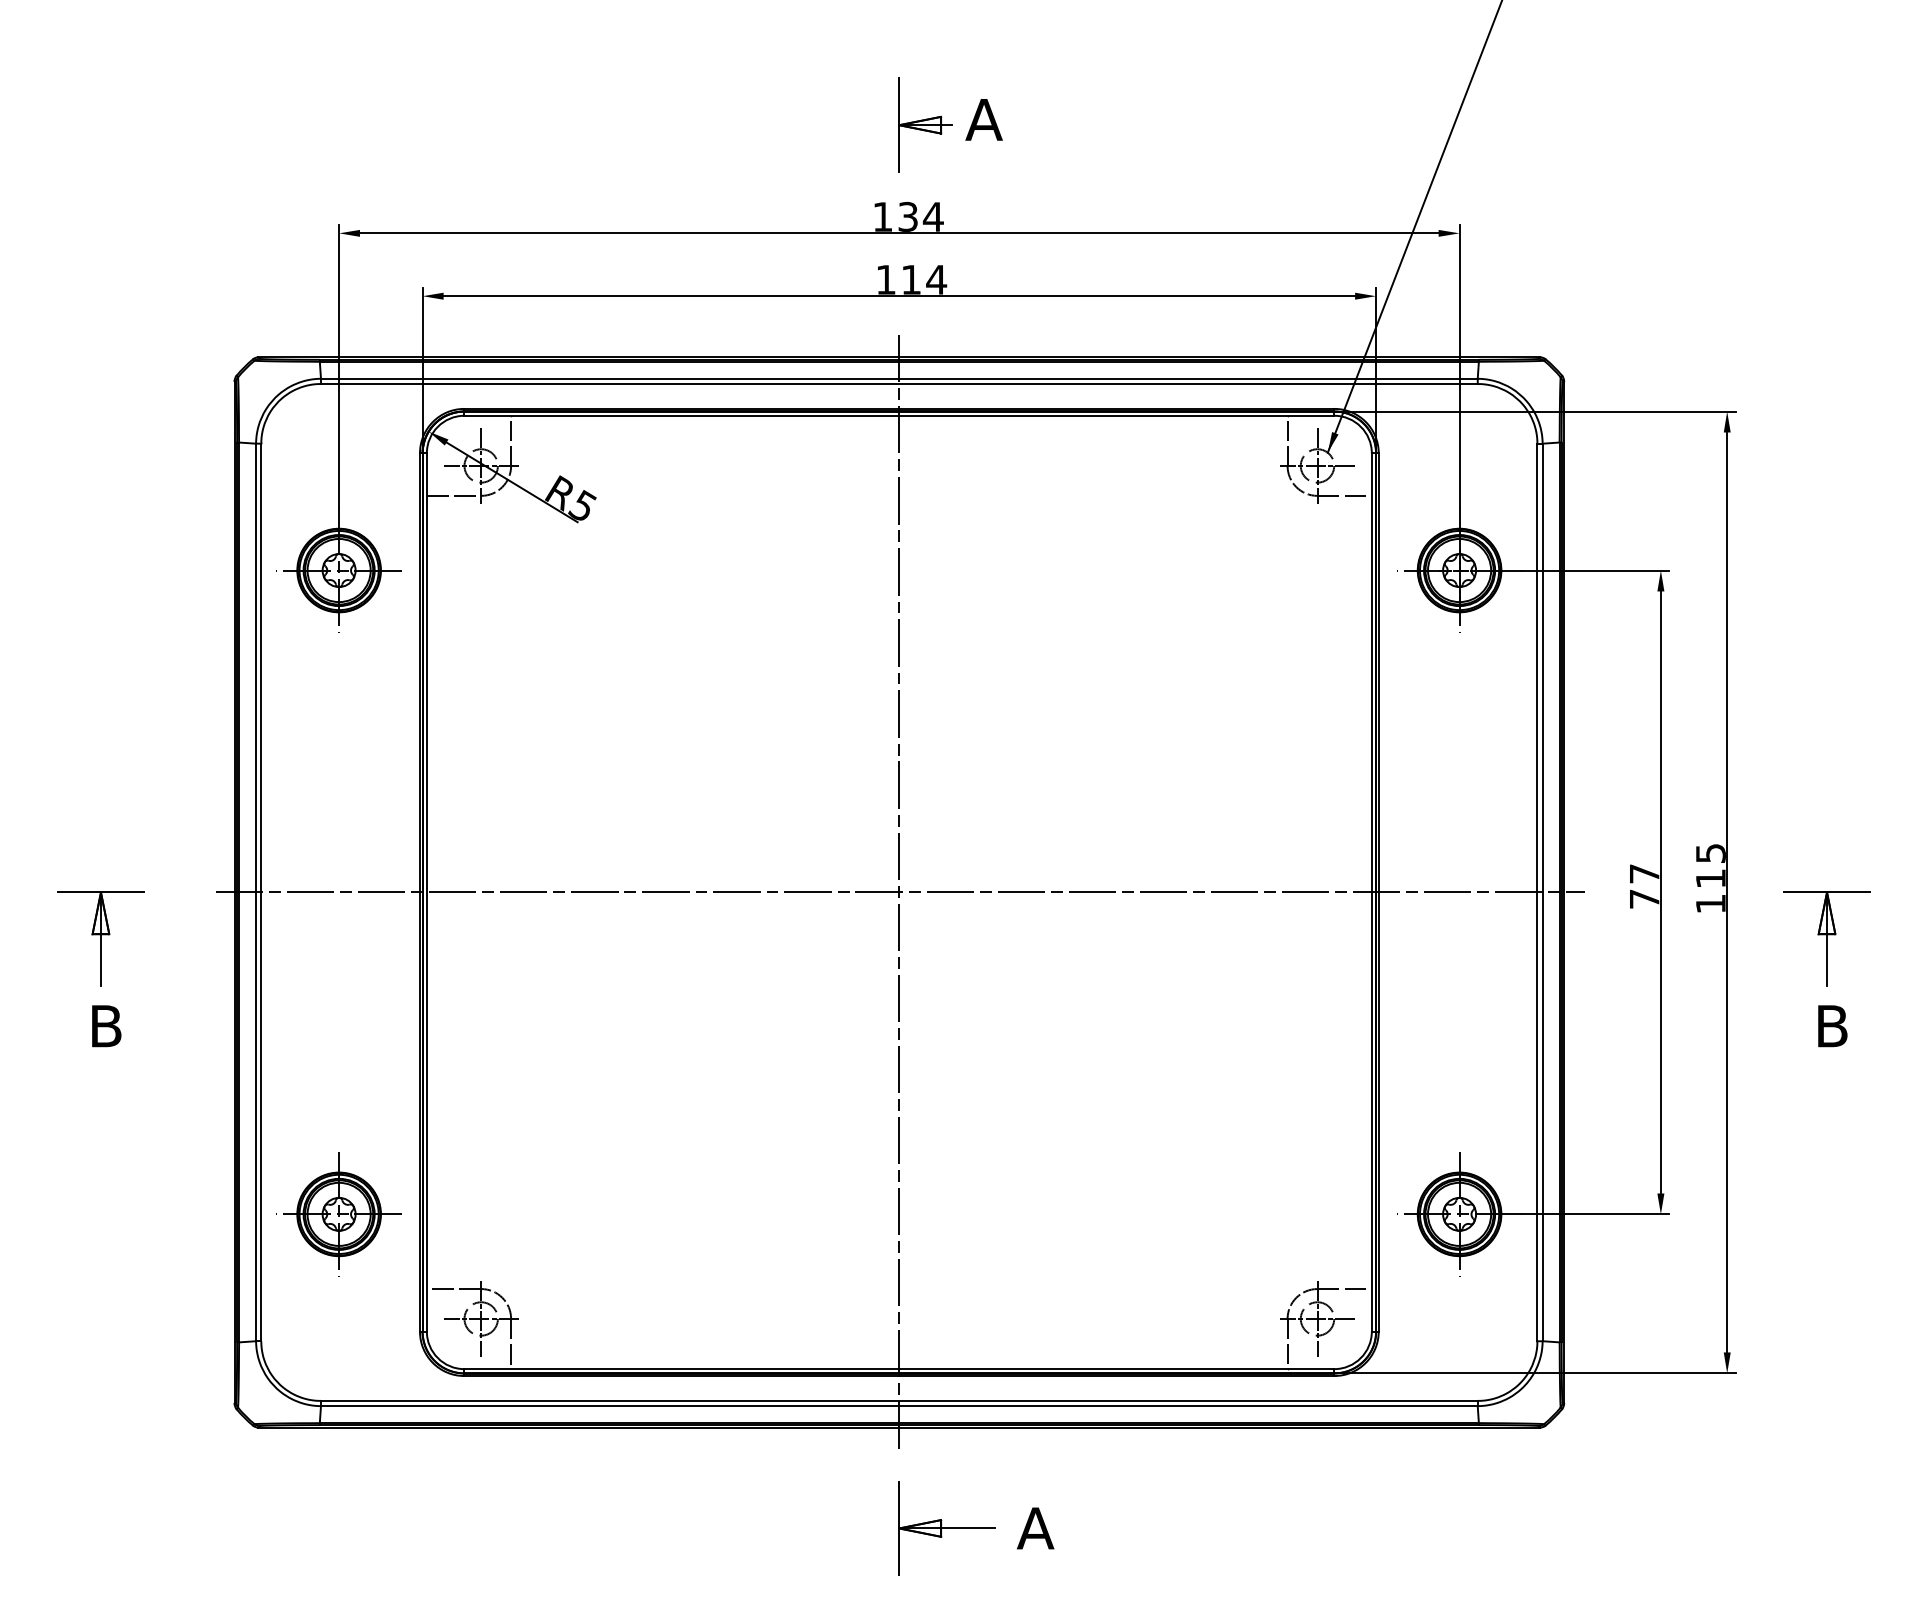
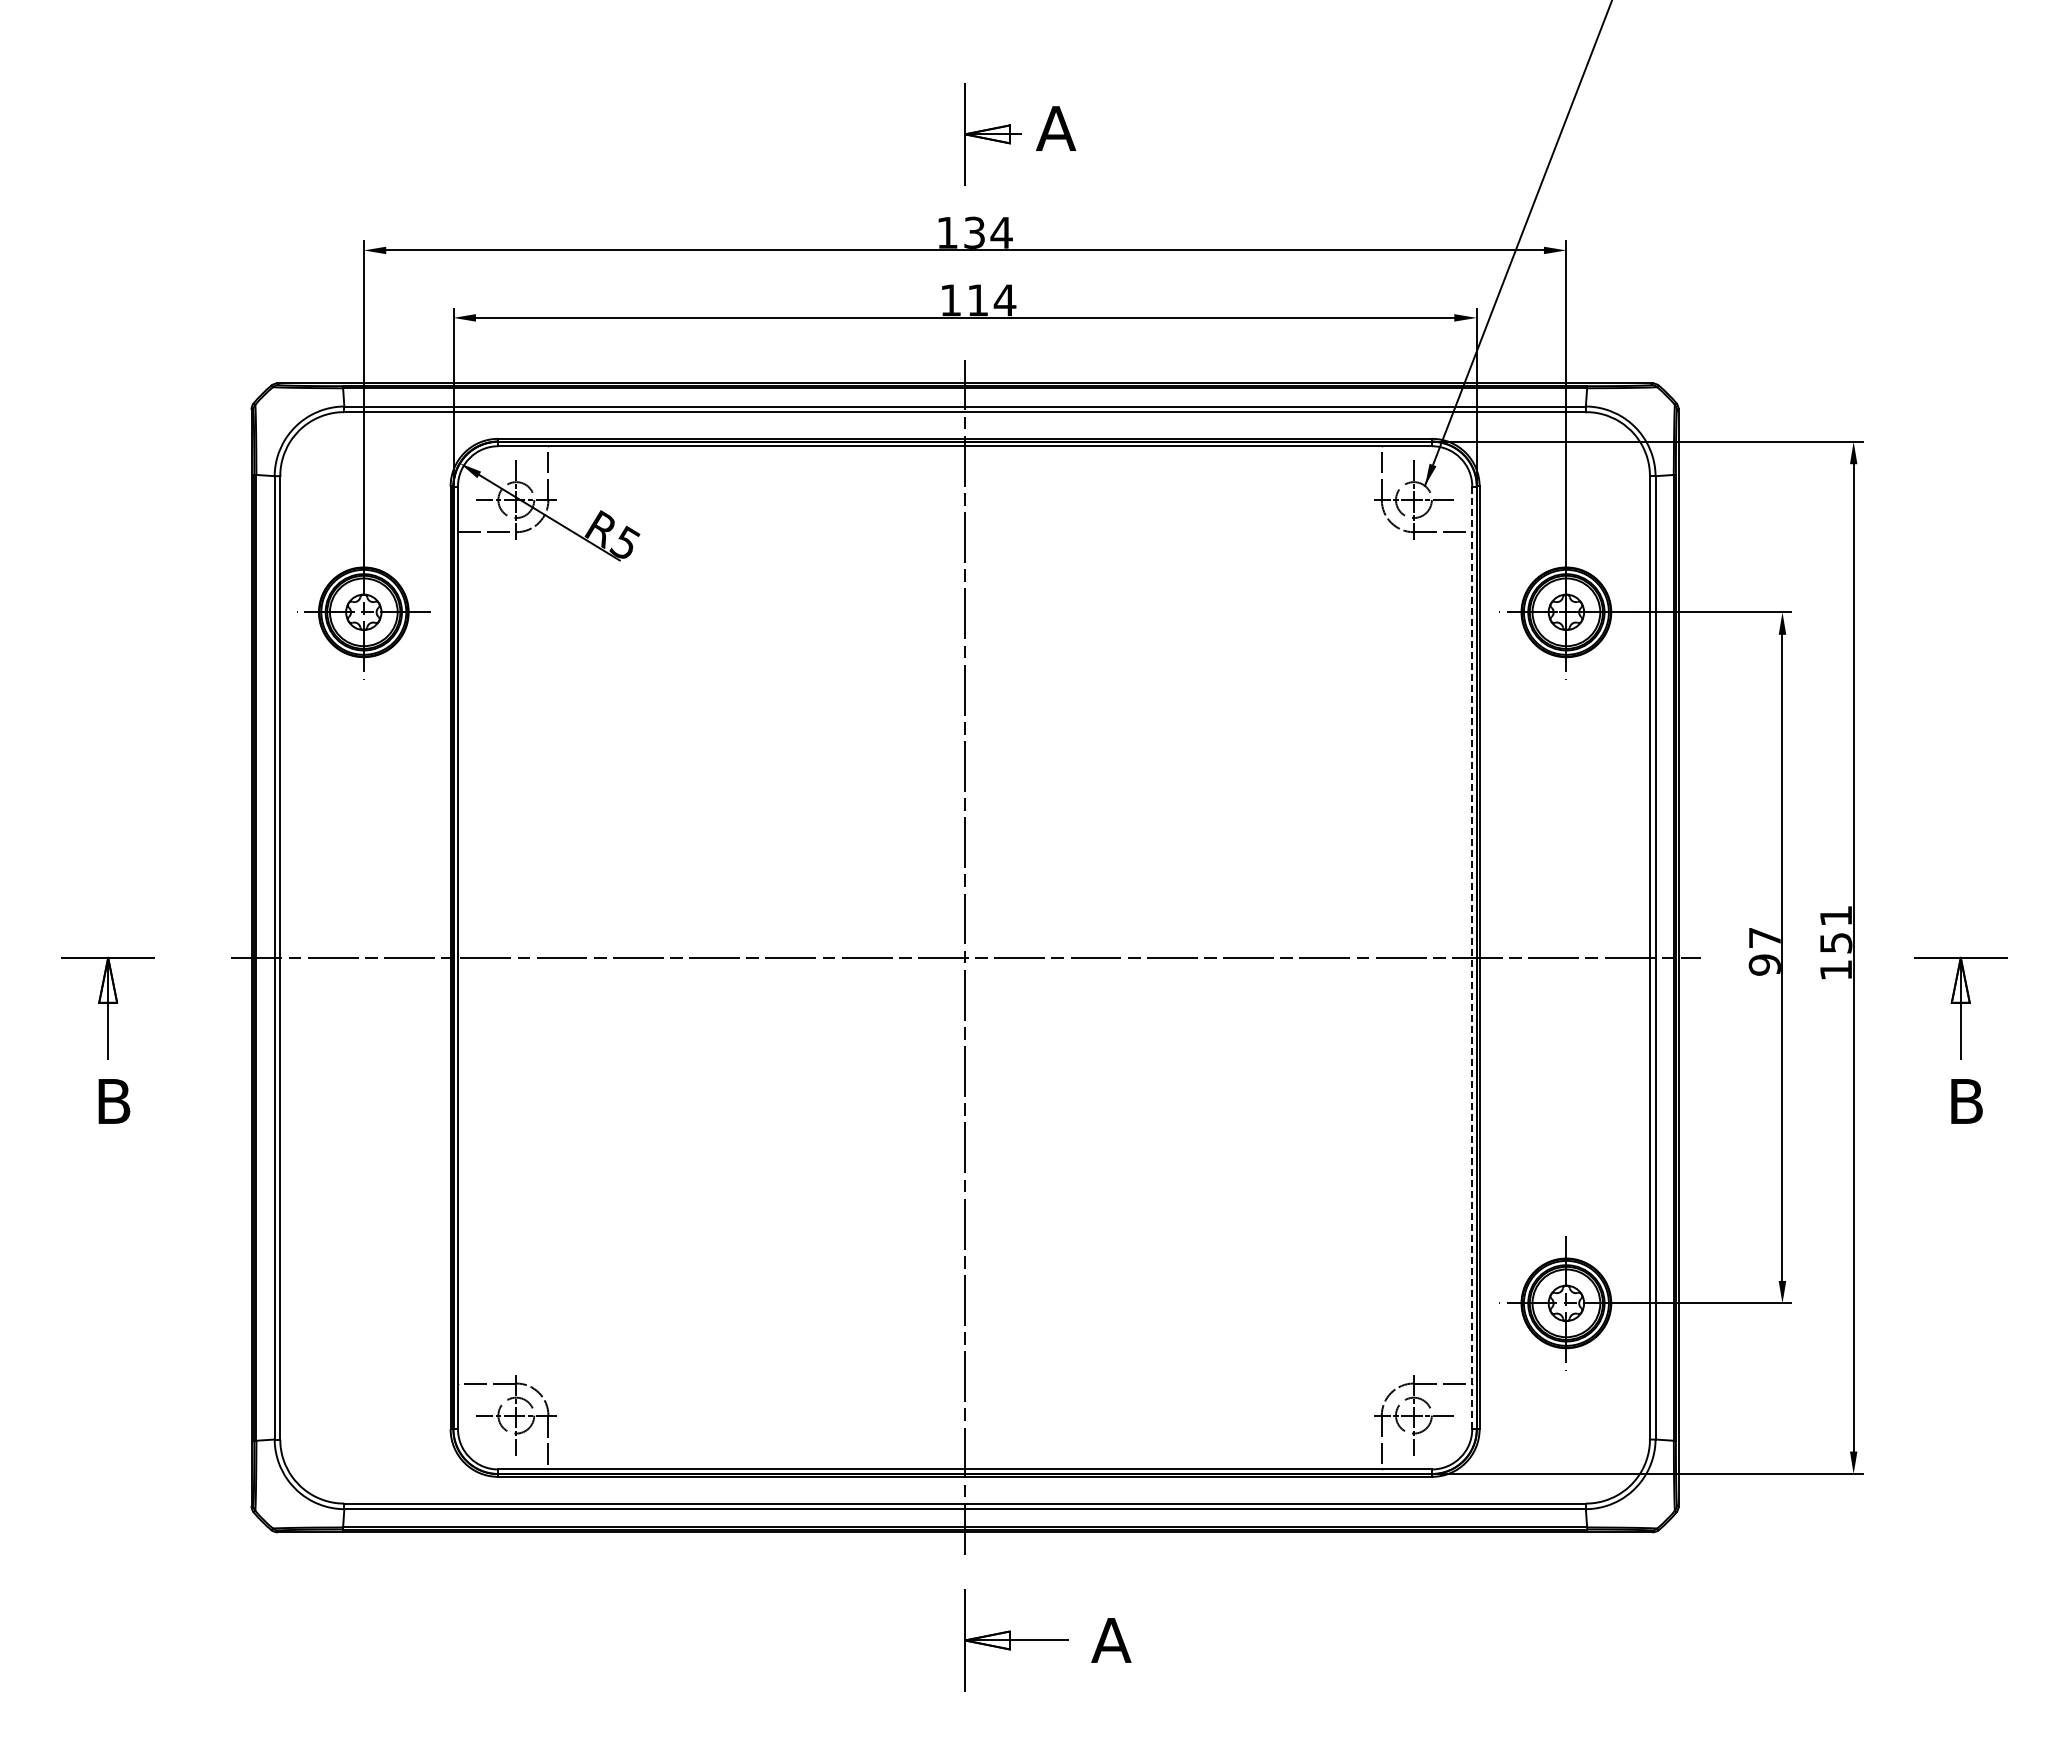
text: (1711, 866) -> (1836, 929), 115 -> 151
line: (1372, 893) -> (1472, 958), solid -> dashed
text: (1644, 898) -> (1764, 964), 77 -> 97
part: (338, 1214) -> (363, 1303), removed

